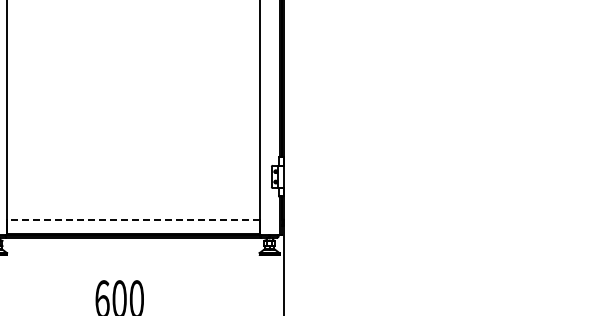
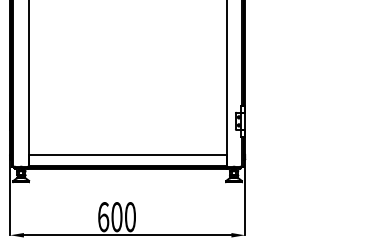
line: (133, 220) -> (127, 155), dashed -> solid

